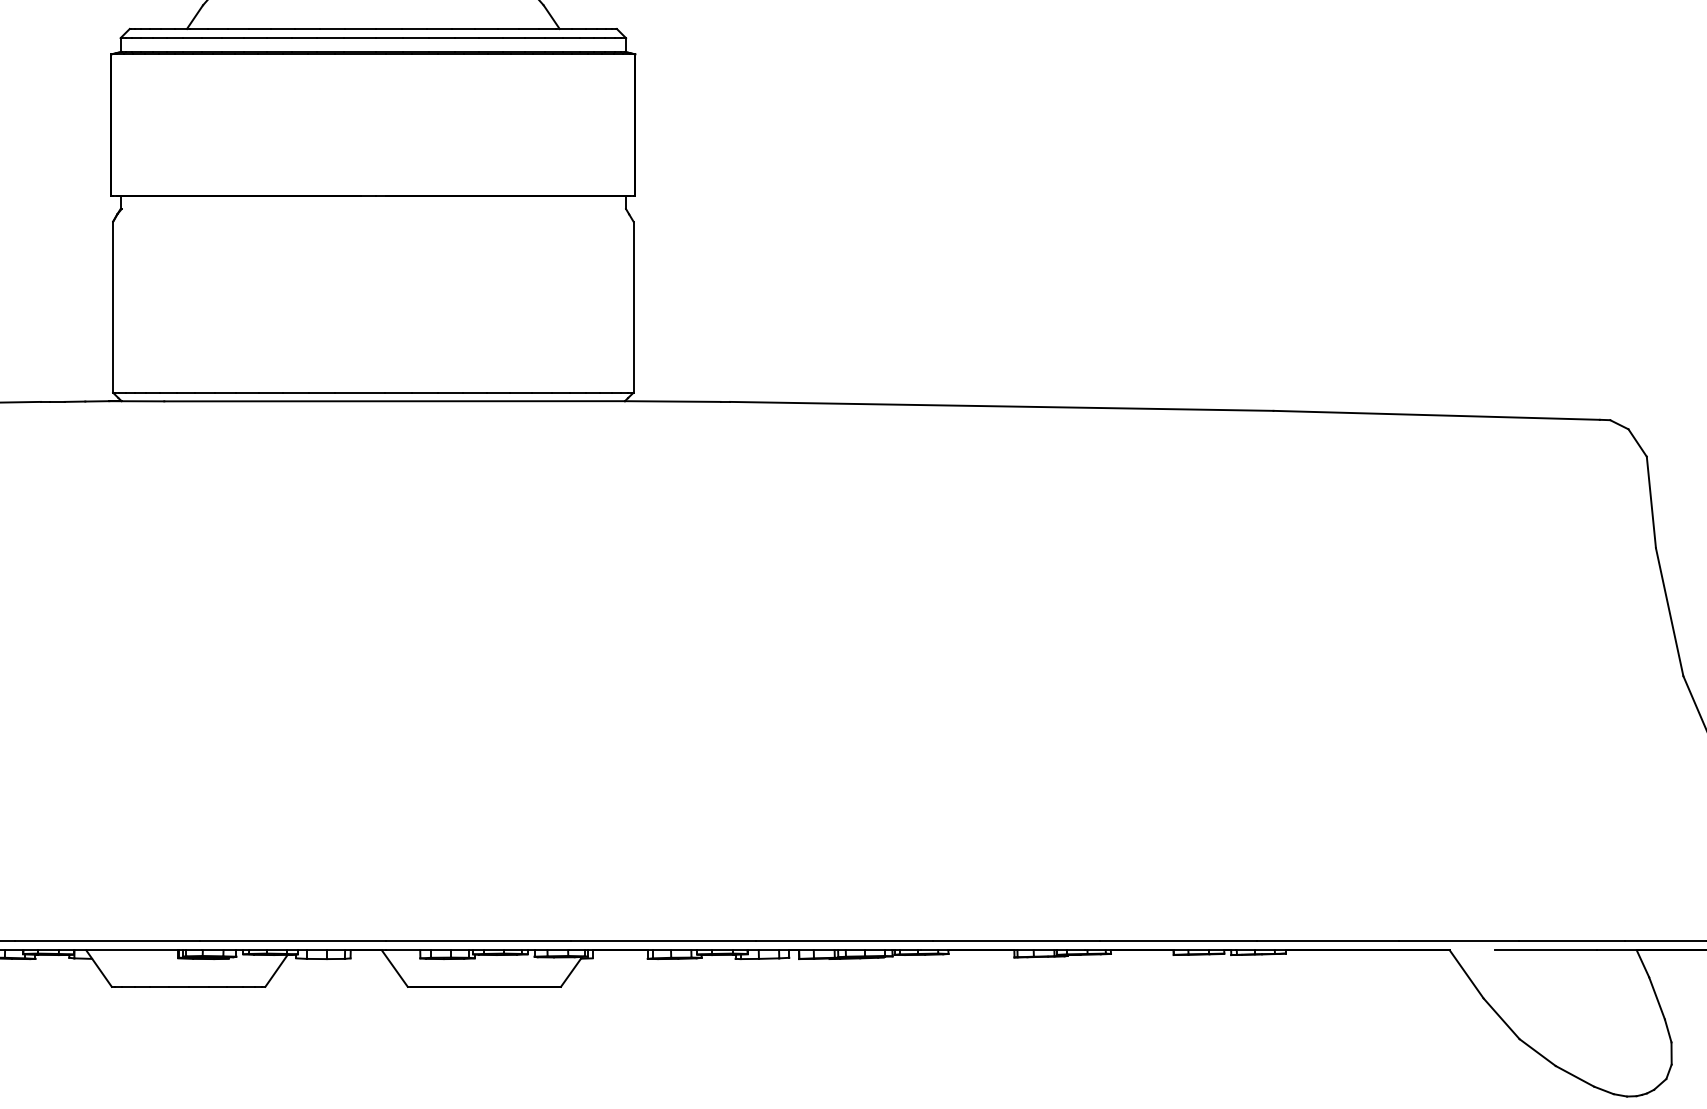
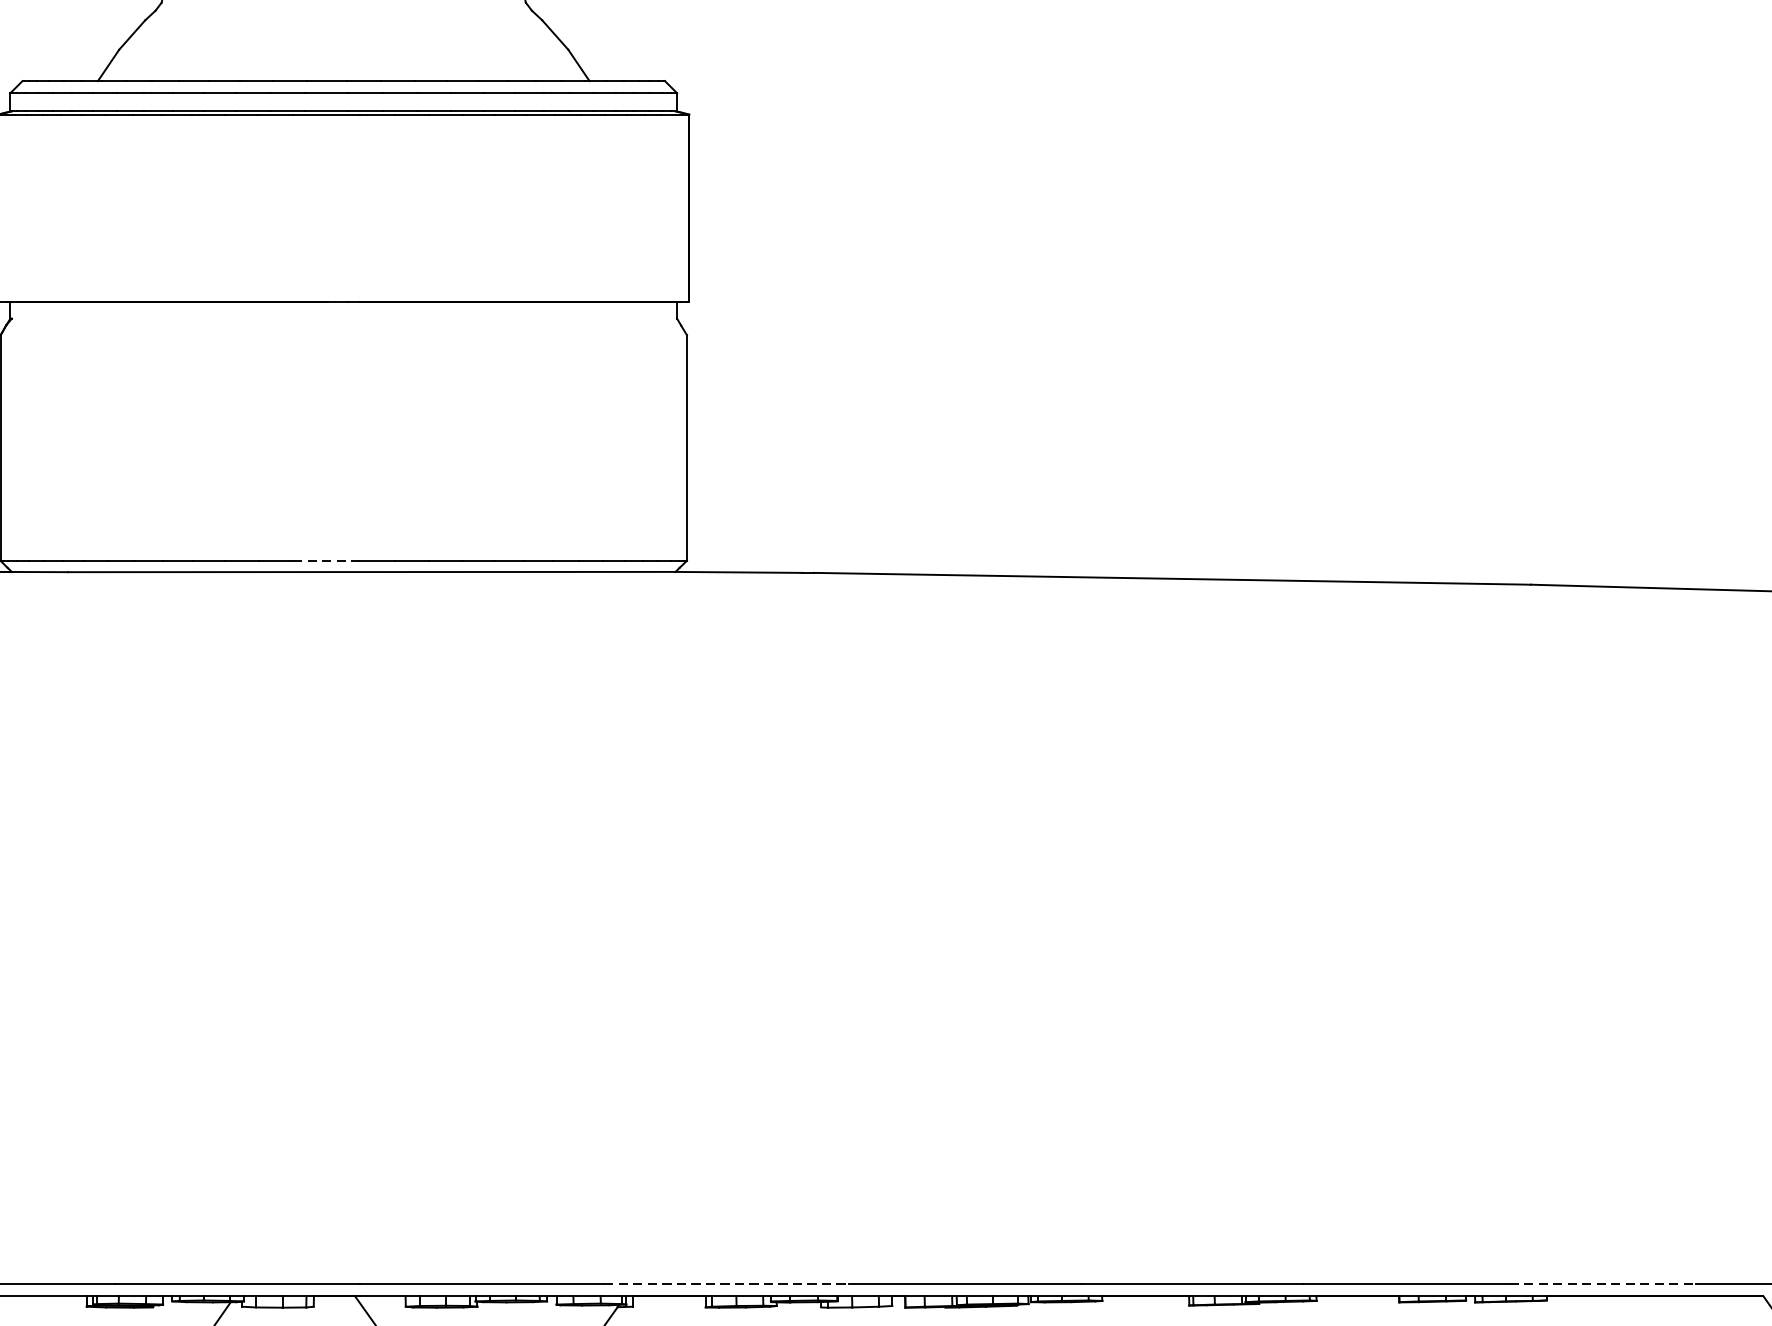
line: (360, 392) -> (326, 560), solid -> dashed
line: (663, 941) -> (726, 1284), solid -> dashed
line: (1328, 941) -> (1603, 1284), solid -> dashed

